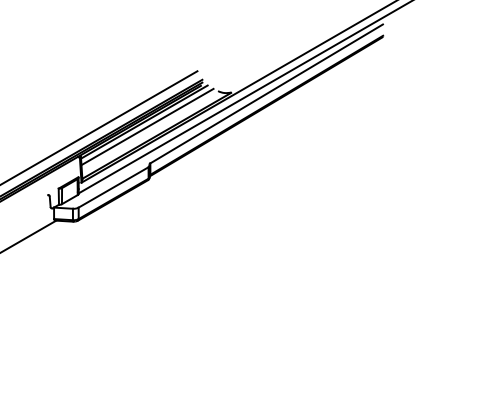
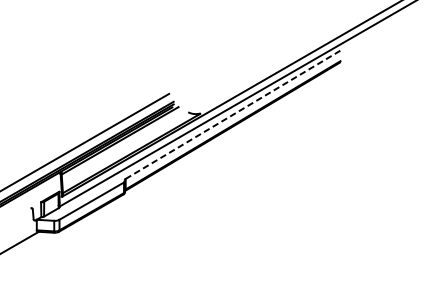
line: (266, 94) -> (232, 115), solid -> dashed
line: (147, 126) -> (123, 144), removed

